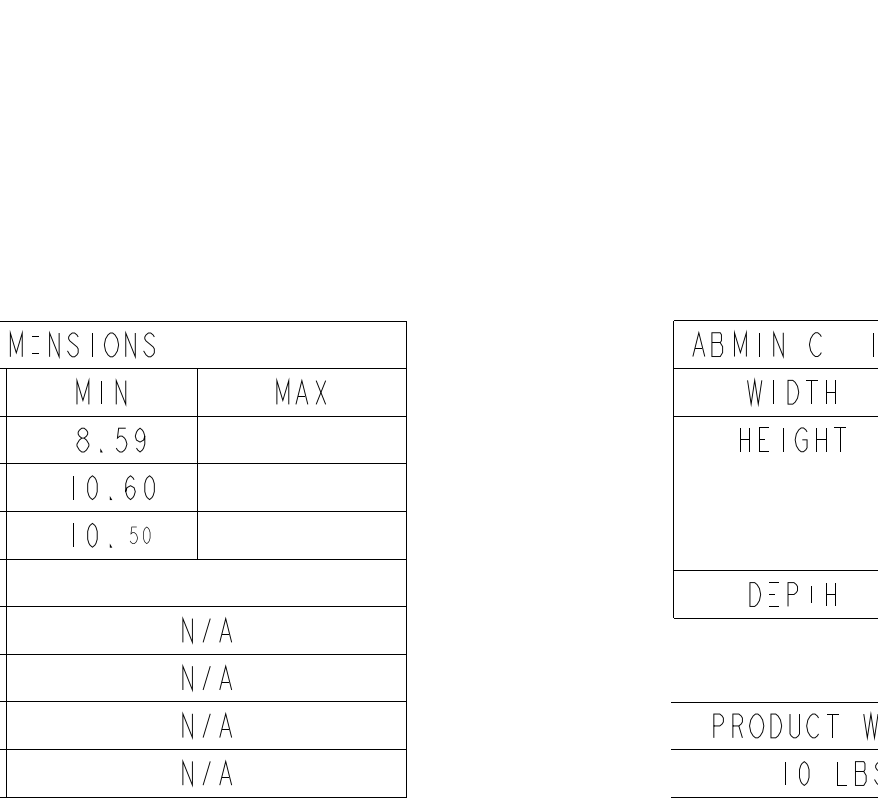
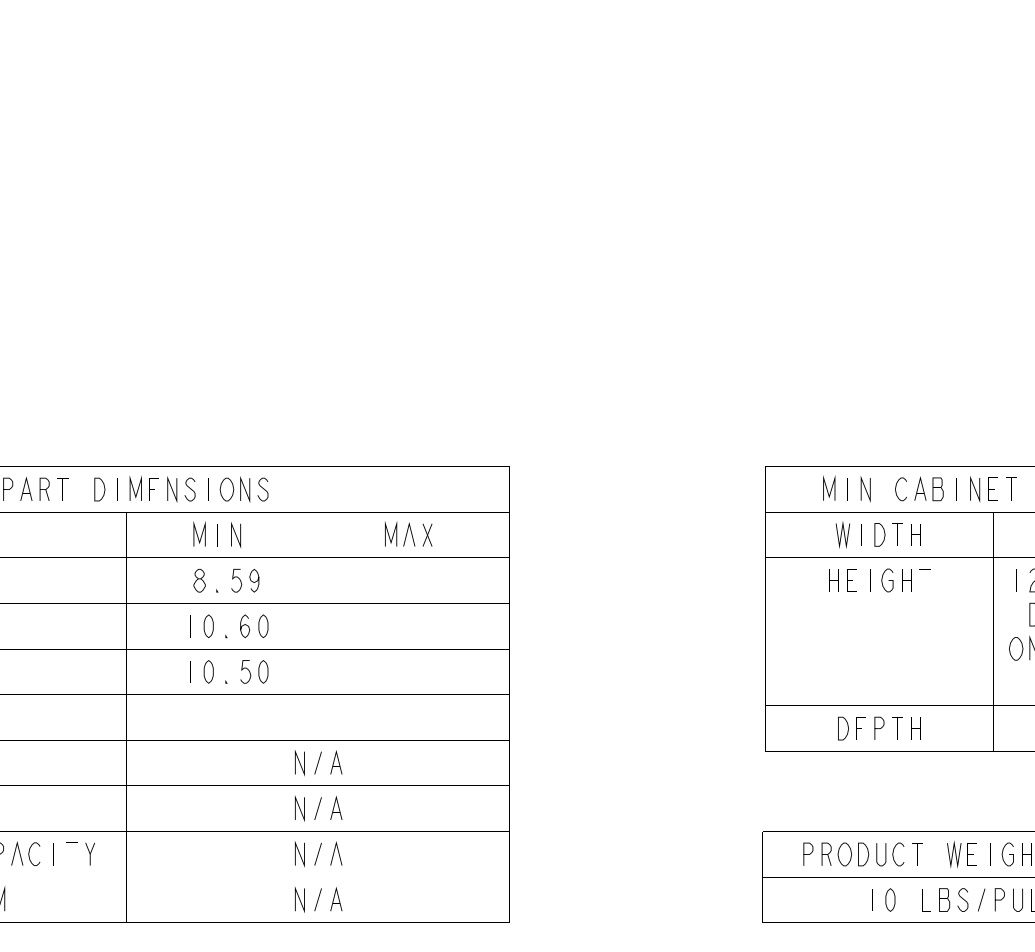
part: (707, 343) -> (928, 488), moved
part: (34, 344) -> (153, 489), size x1.43
part: (140, 534) -> (254, 671), size x1.43
part: (811, 594) -> (897, 728), size x1.43

